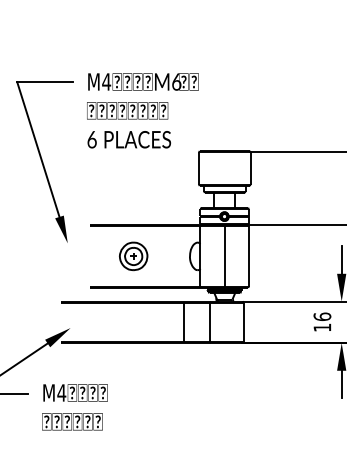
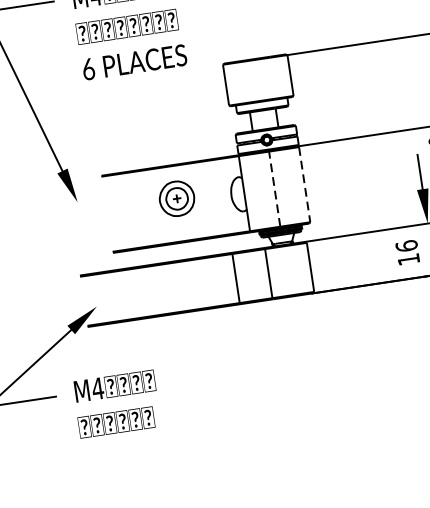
line: (224, 255) -> (274, 188), solid -> dashed
part: (133, 256) -> (176, 198), moved
line: (249, 256) -> (305, 184), solid -> dashed

